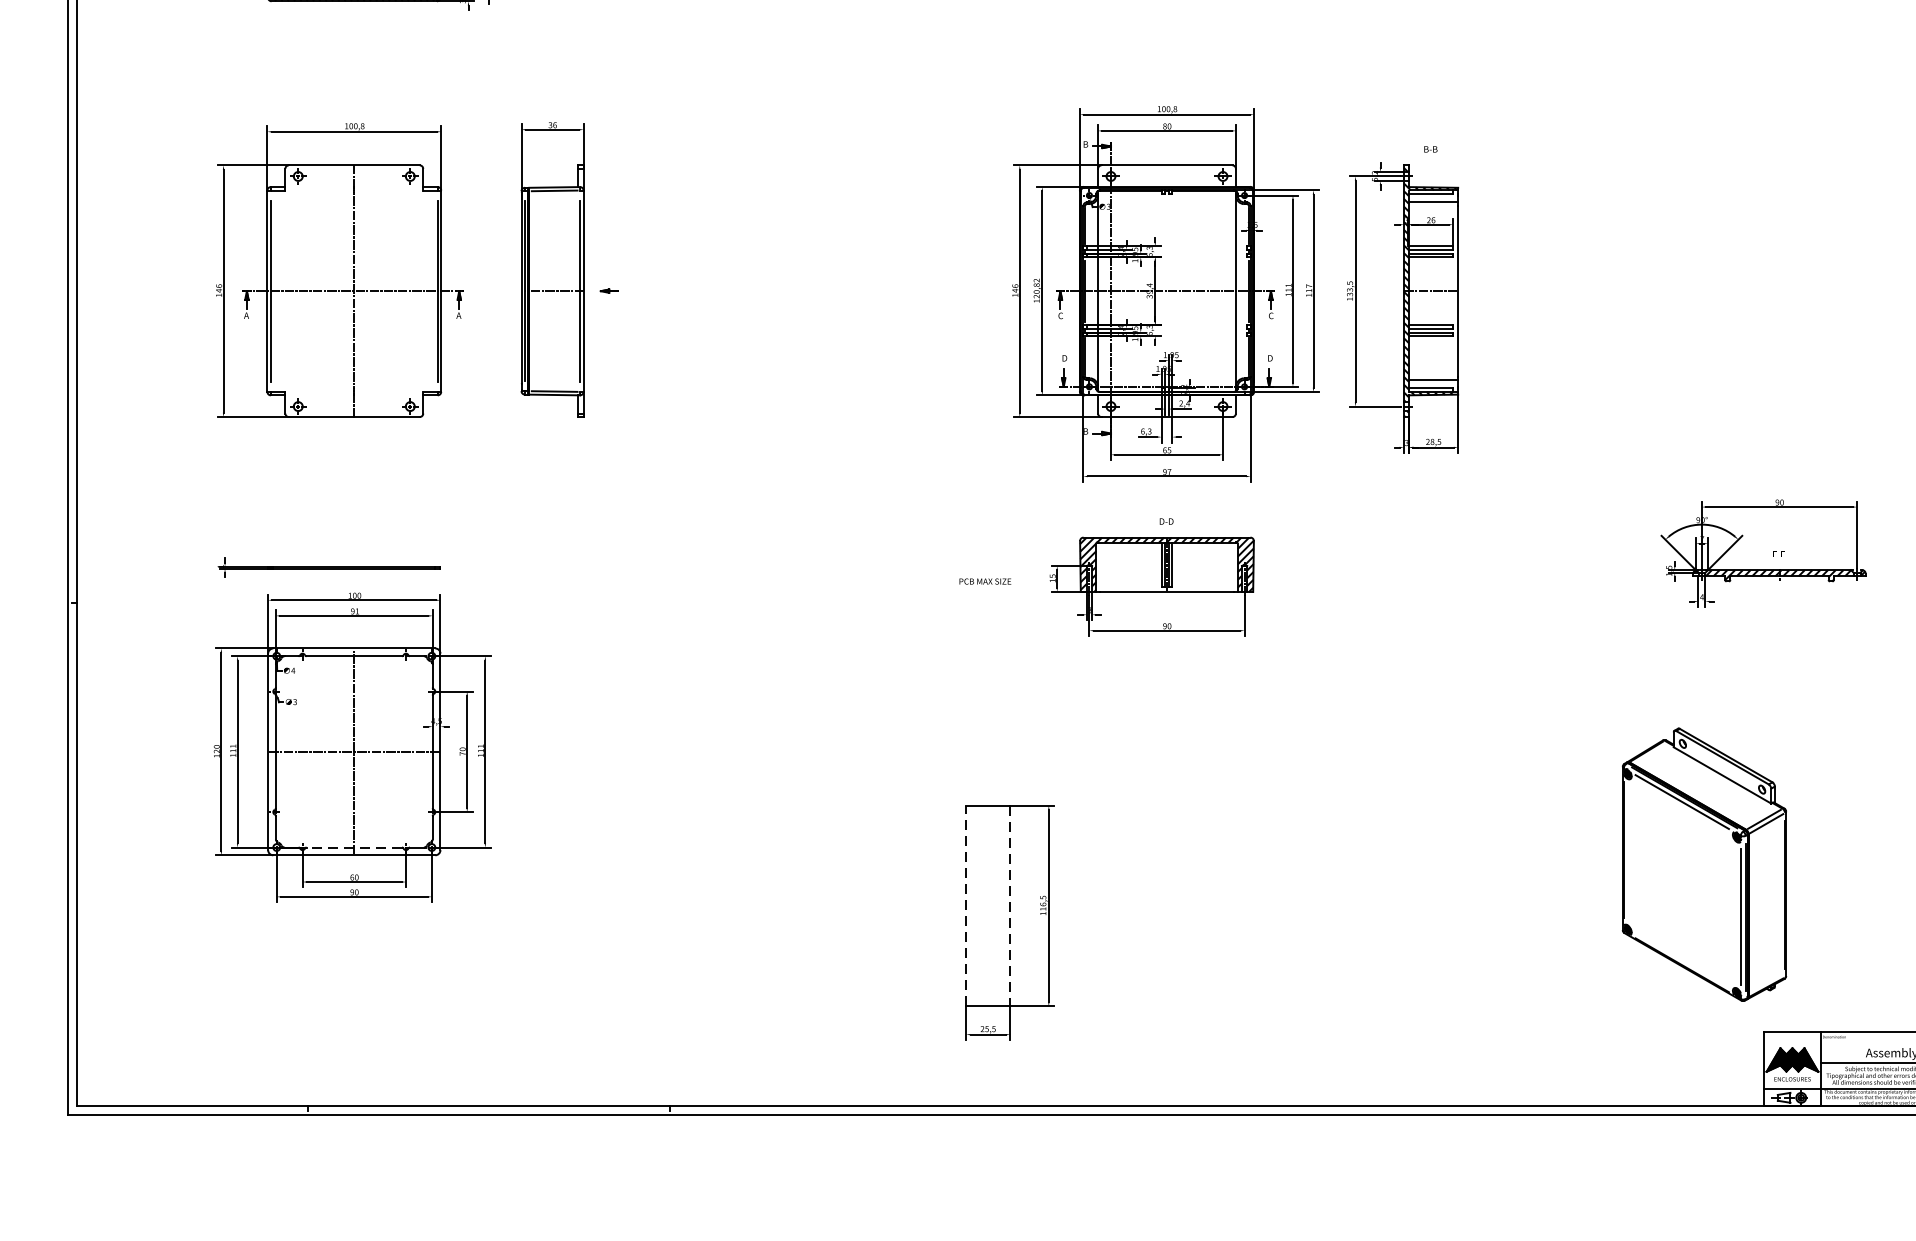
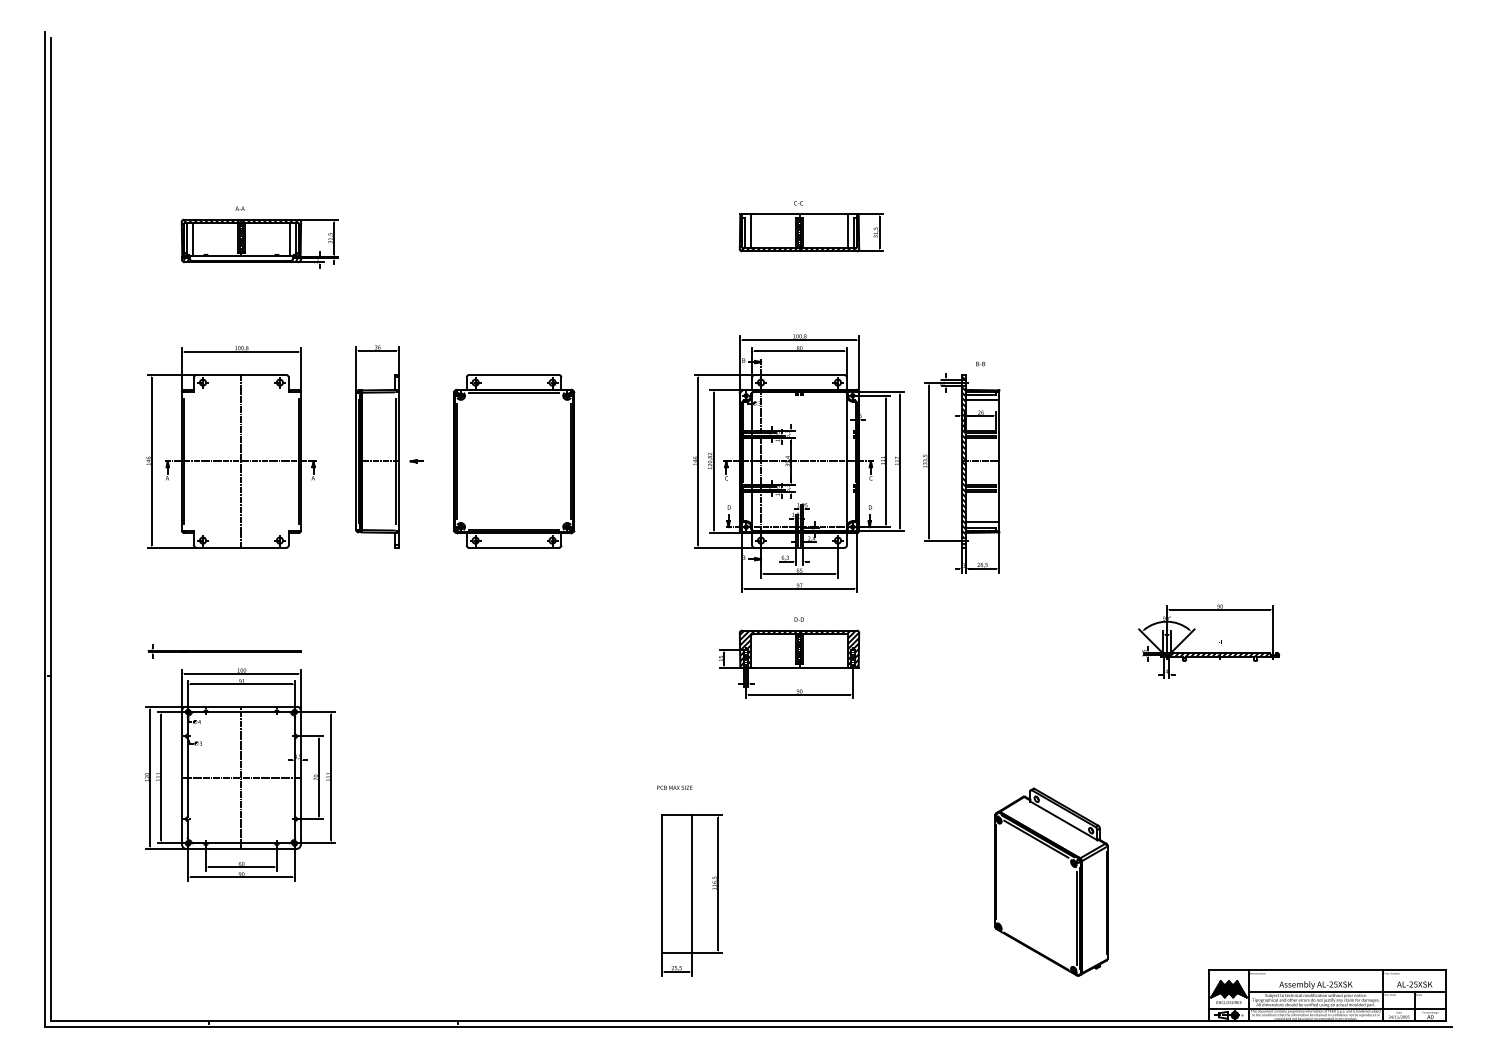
part: (751, 291) -> (514, 461), added
text: (984, 581) -> (674, 787), moved
line: (354, 847) -> (241, 843), dashed -> solid
part: (1704, 863) -> (1051, 881), moved
line: (966, 905) -> (661, 883), dashed -> solid
line: (1009, 905) -> (691, 883), dashed -> solid

